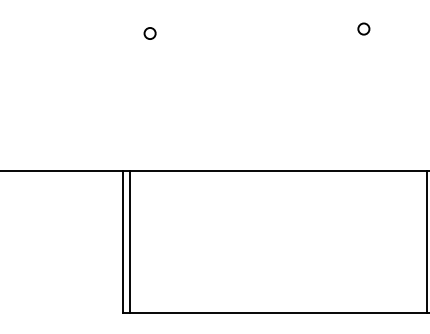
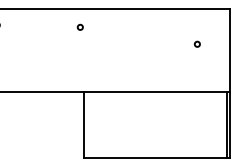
circle: (361, 27) -> (196, 43), moved
circle: (148, 31) -> (79, 26), moved
line: (129, 241) -> (87, 124), removed

